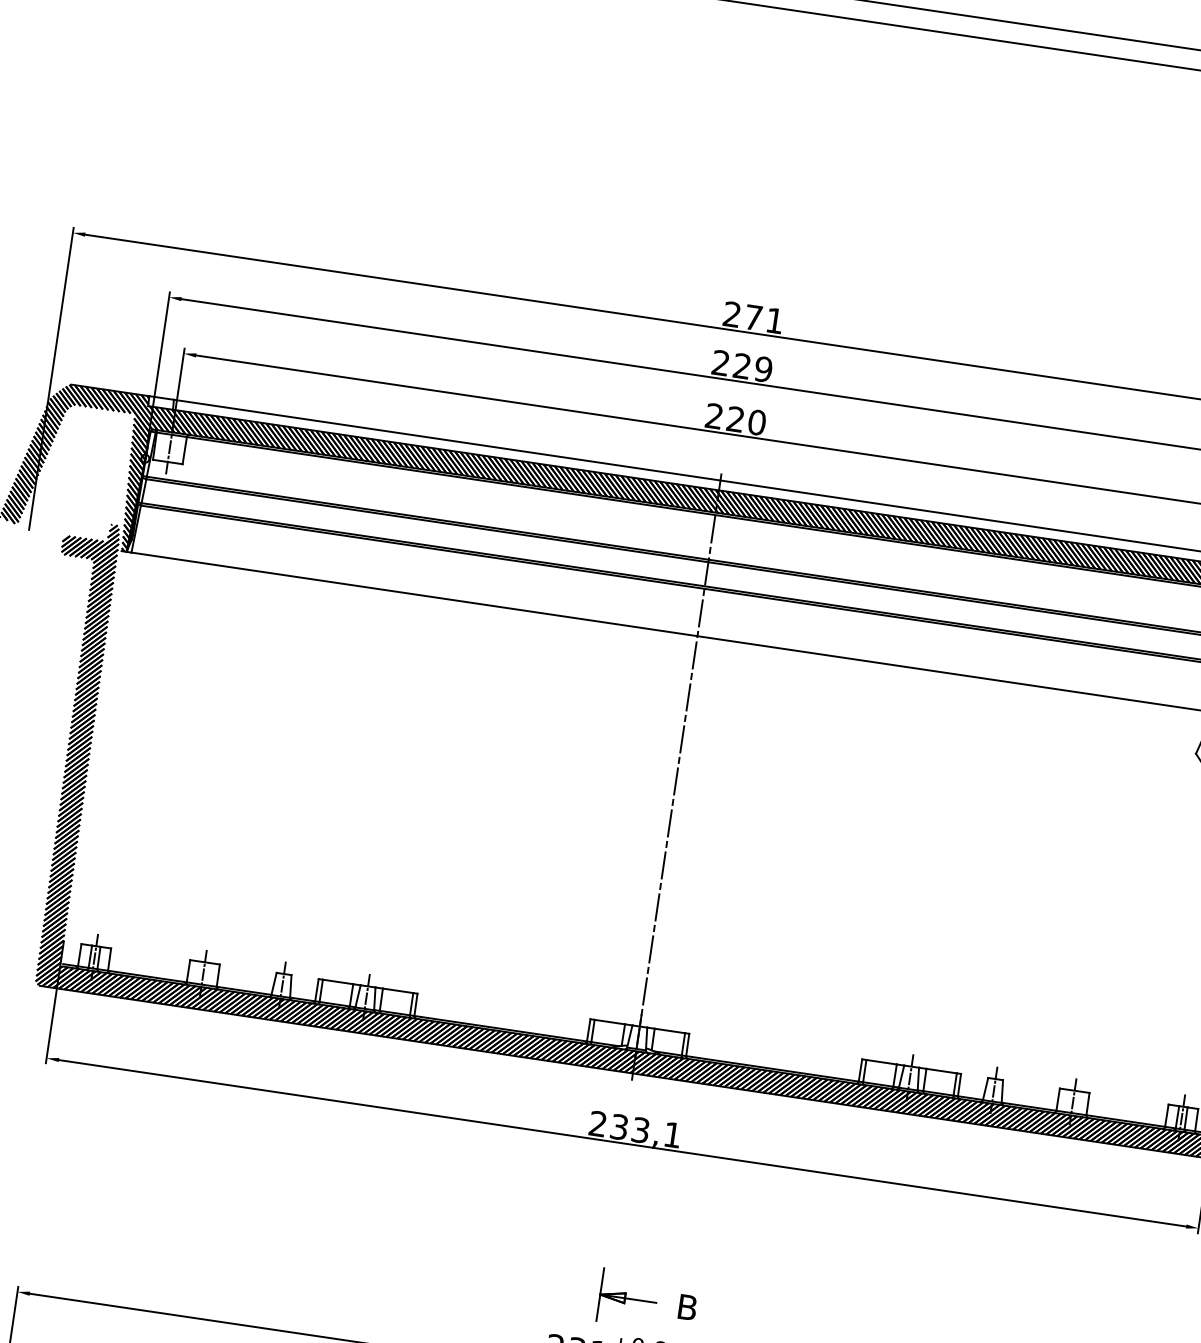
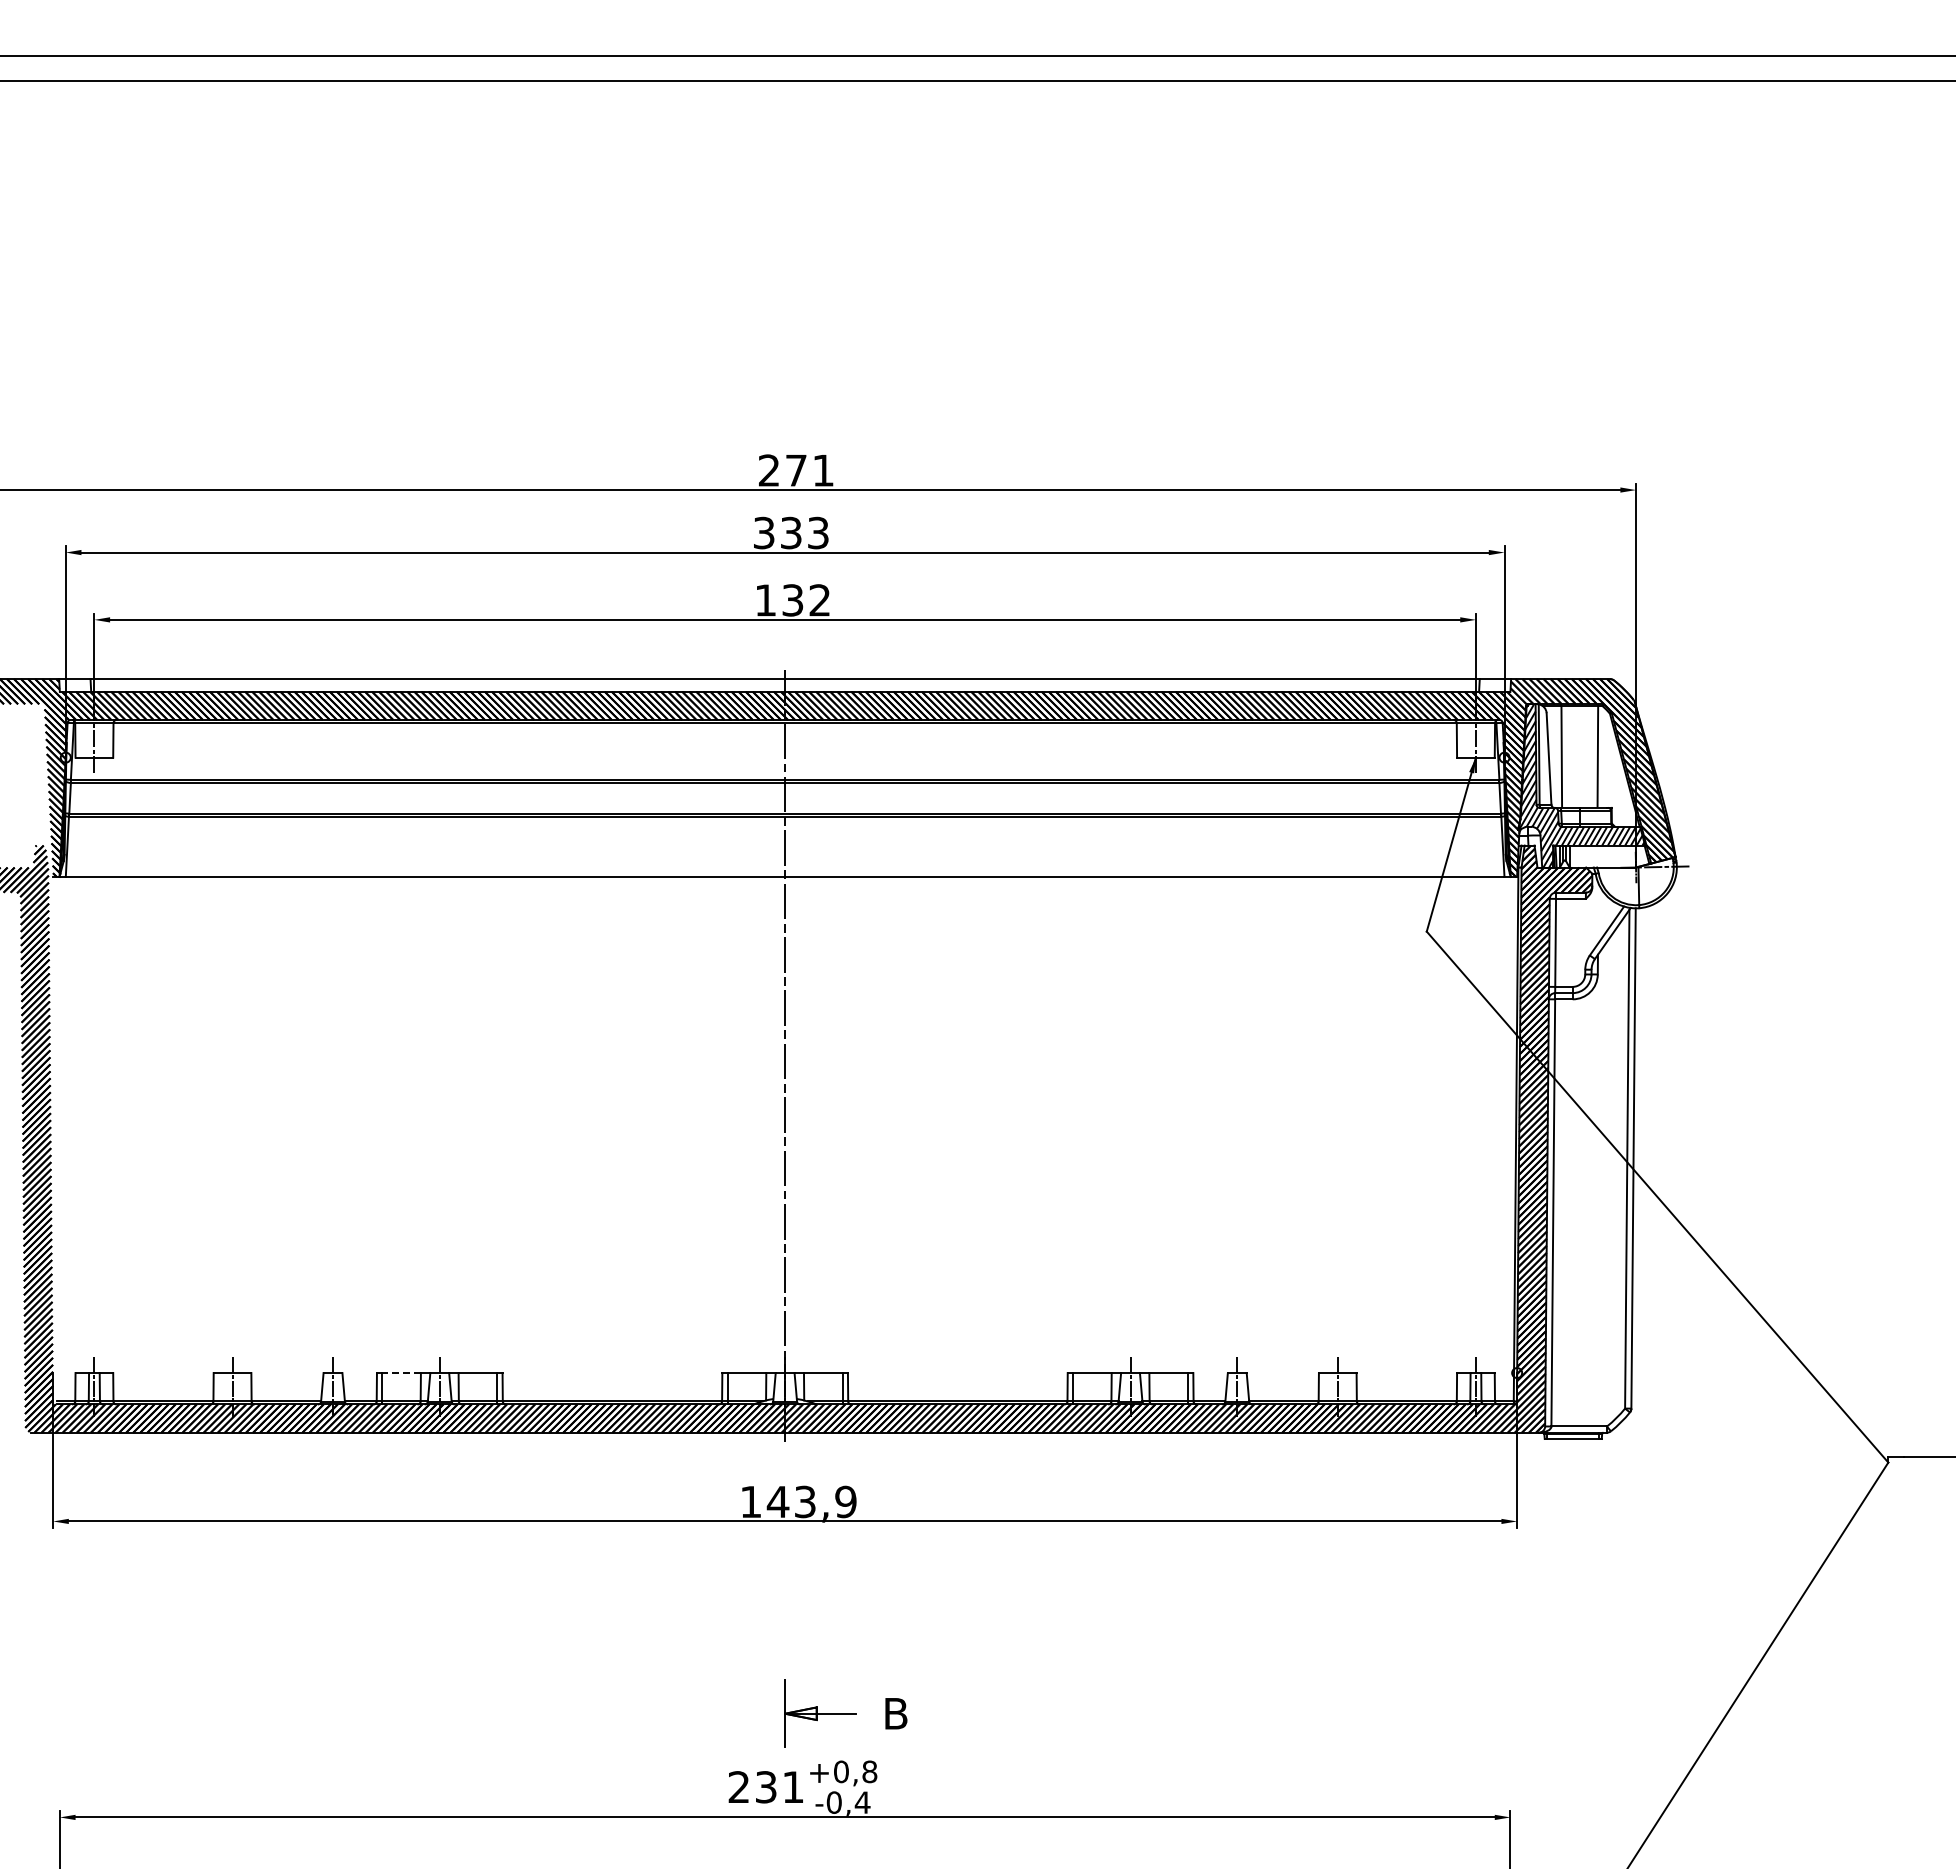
text: (741, 366) -> (790, 533), 229 -> 333
text: (735, 419) -> (792, 600), 220 -> 132
line: (337, 982) -> (401, 1373), solid -> dashed
text: (635, 1129) -> (798, 1501), 233,1 -> 143,9

